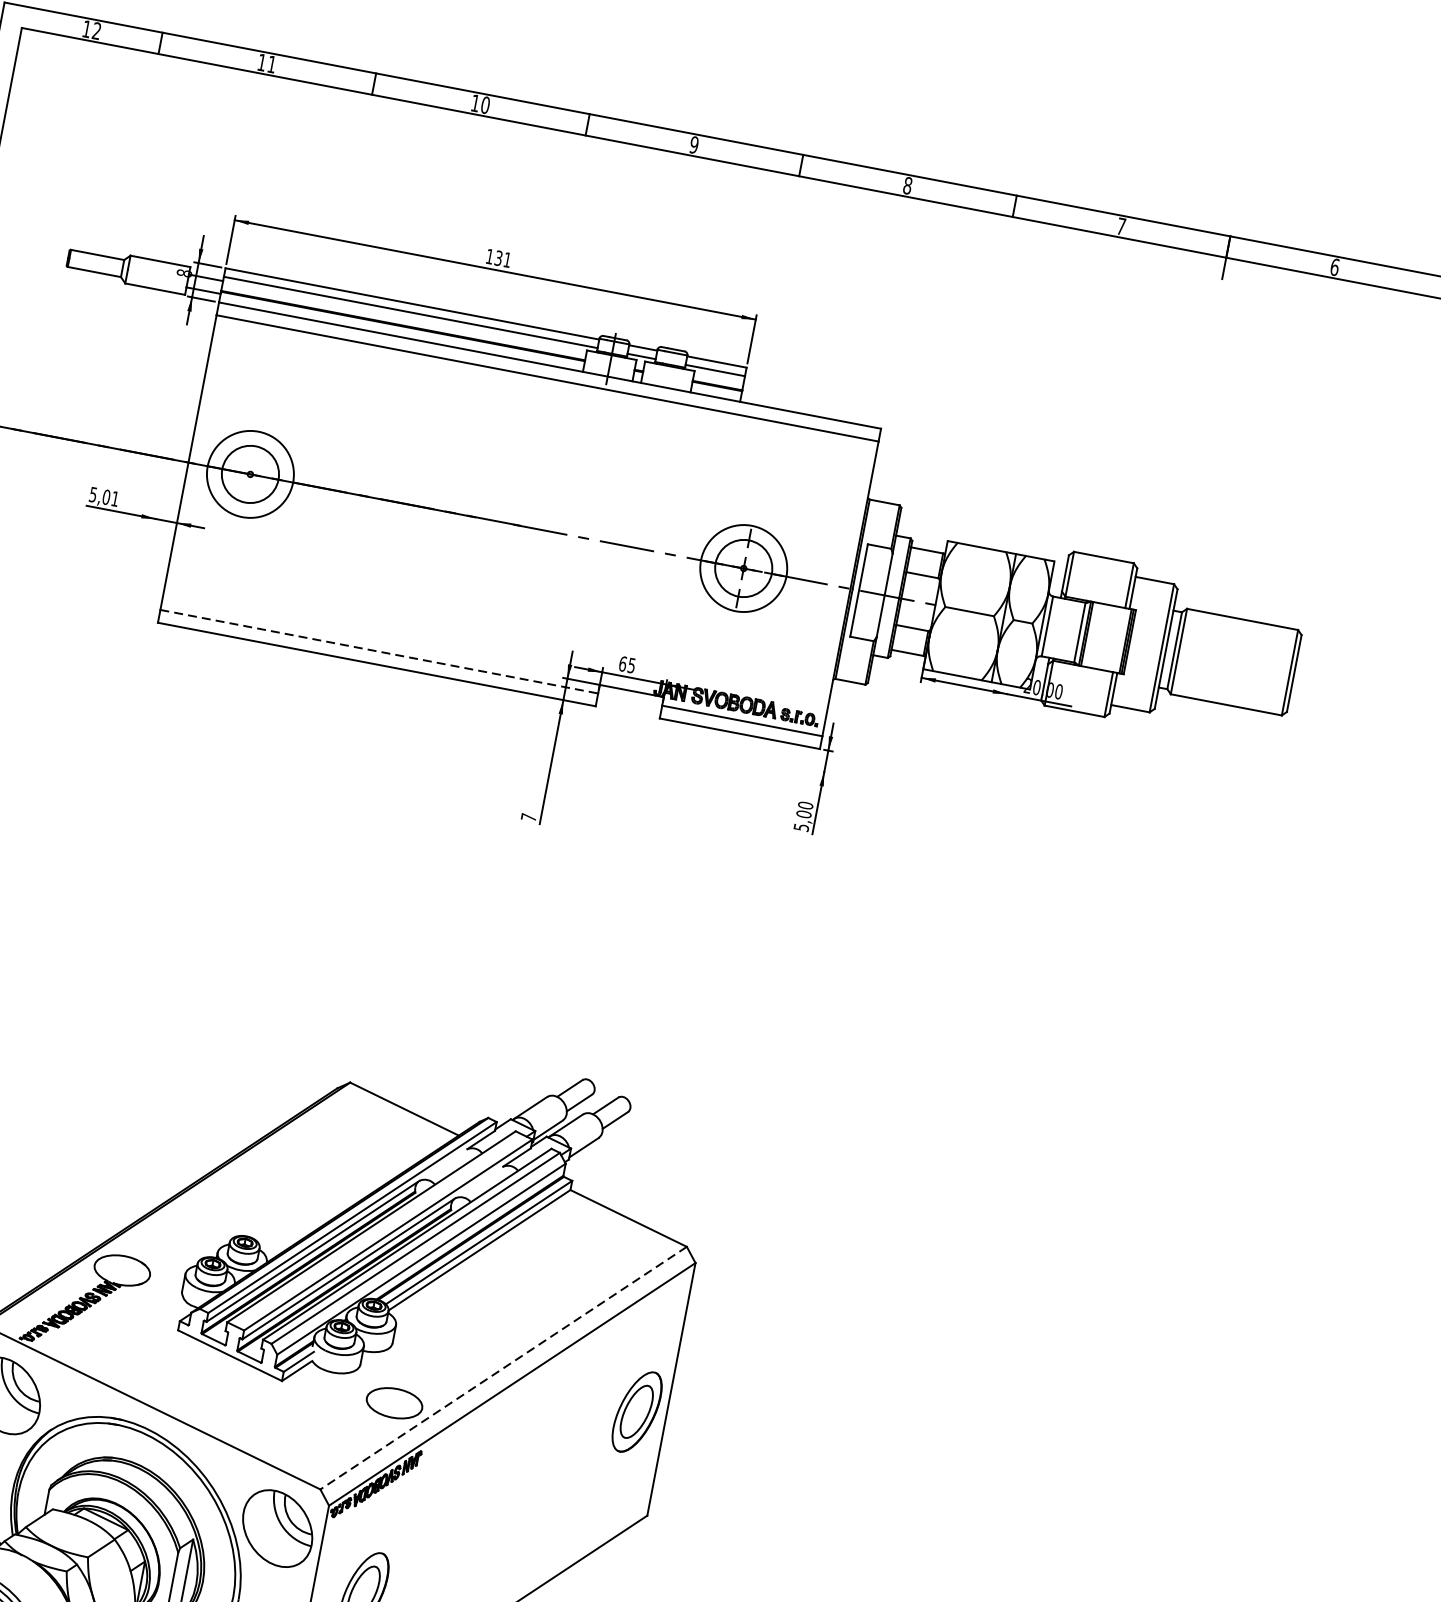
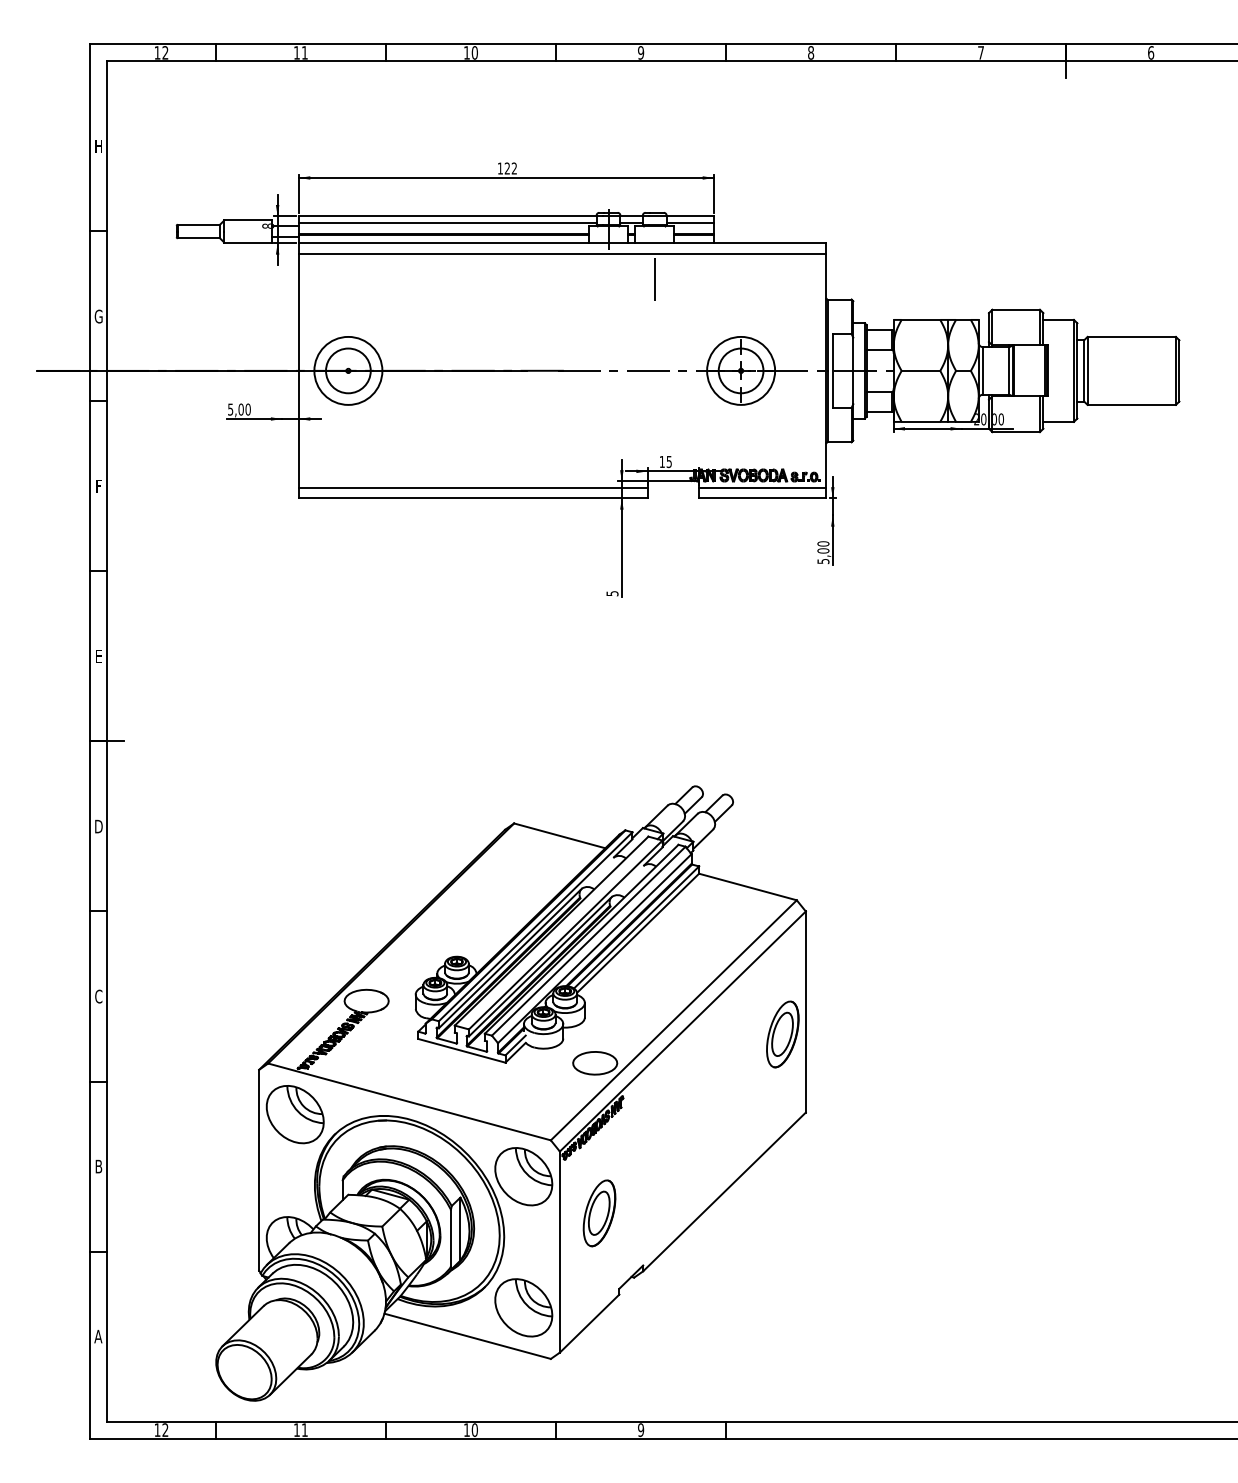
text: (502, 258) -> (510, 168), 131 -> 122
line: (656, 432) -> (654, 279), added
text: (114, 498) -> (247, 409), 5,01 -> 5,00
line: (379, 652) -> (473, 488), dashed -> solid
text: (623, 663) -> (662, 461), 65 -> 15
text: (528, 817) -> (612, 593), 7 -> 5
line: (503, 1368) -> (673, 1020), dashed -> solid

